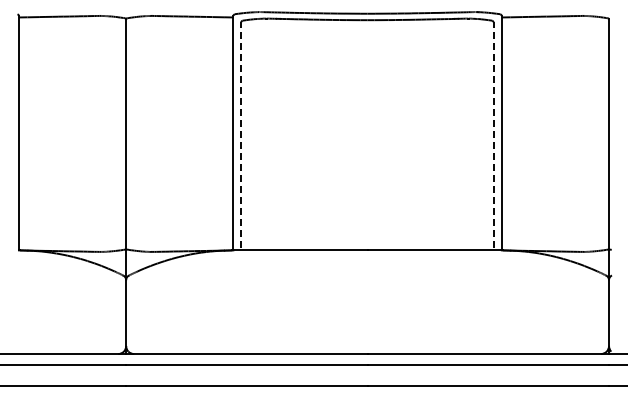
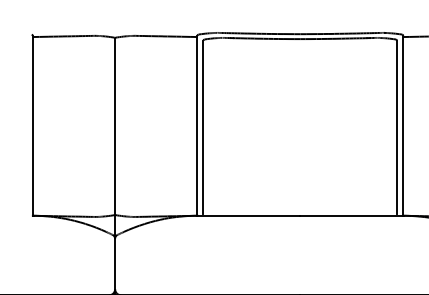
line: (241, 134) -> (203, 126), dashed -> solid
line: (493, 134) -> (397, 126), dashed -> solid

